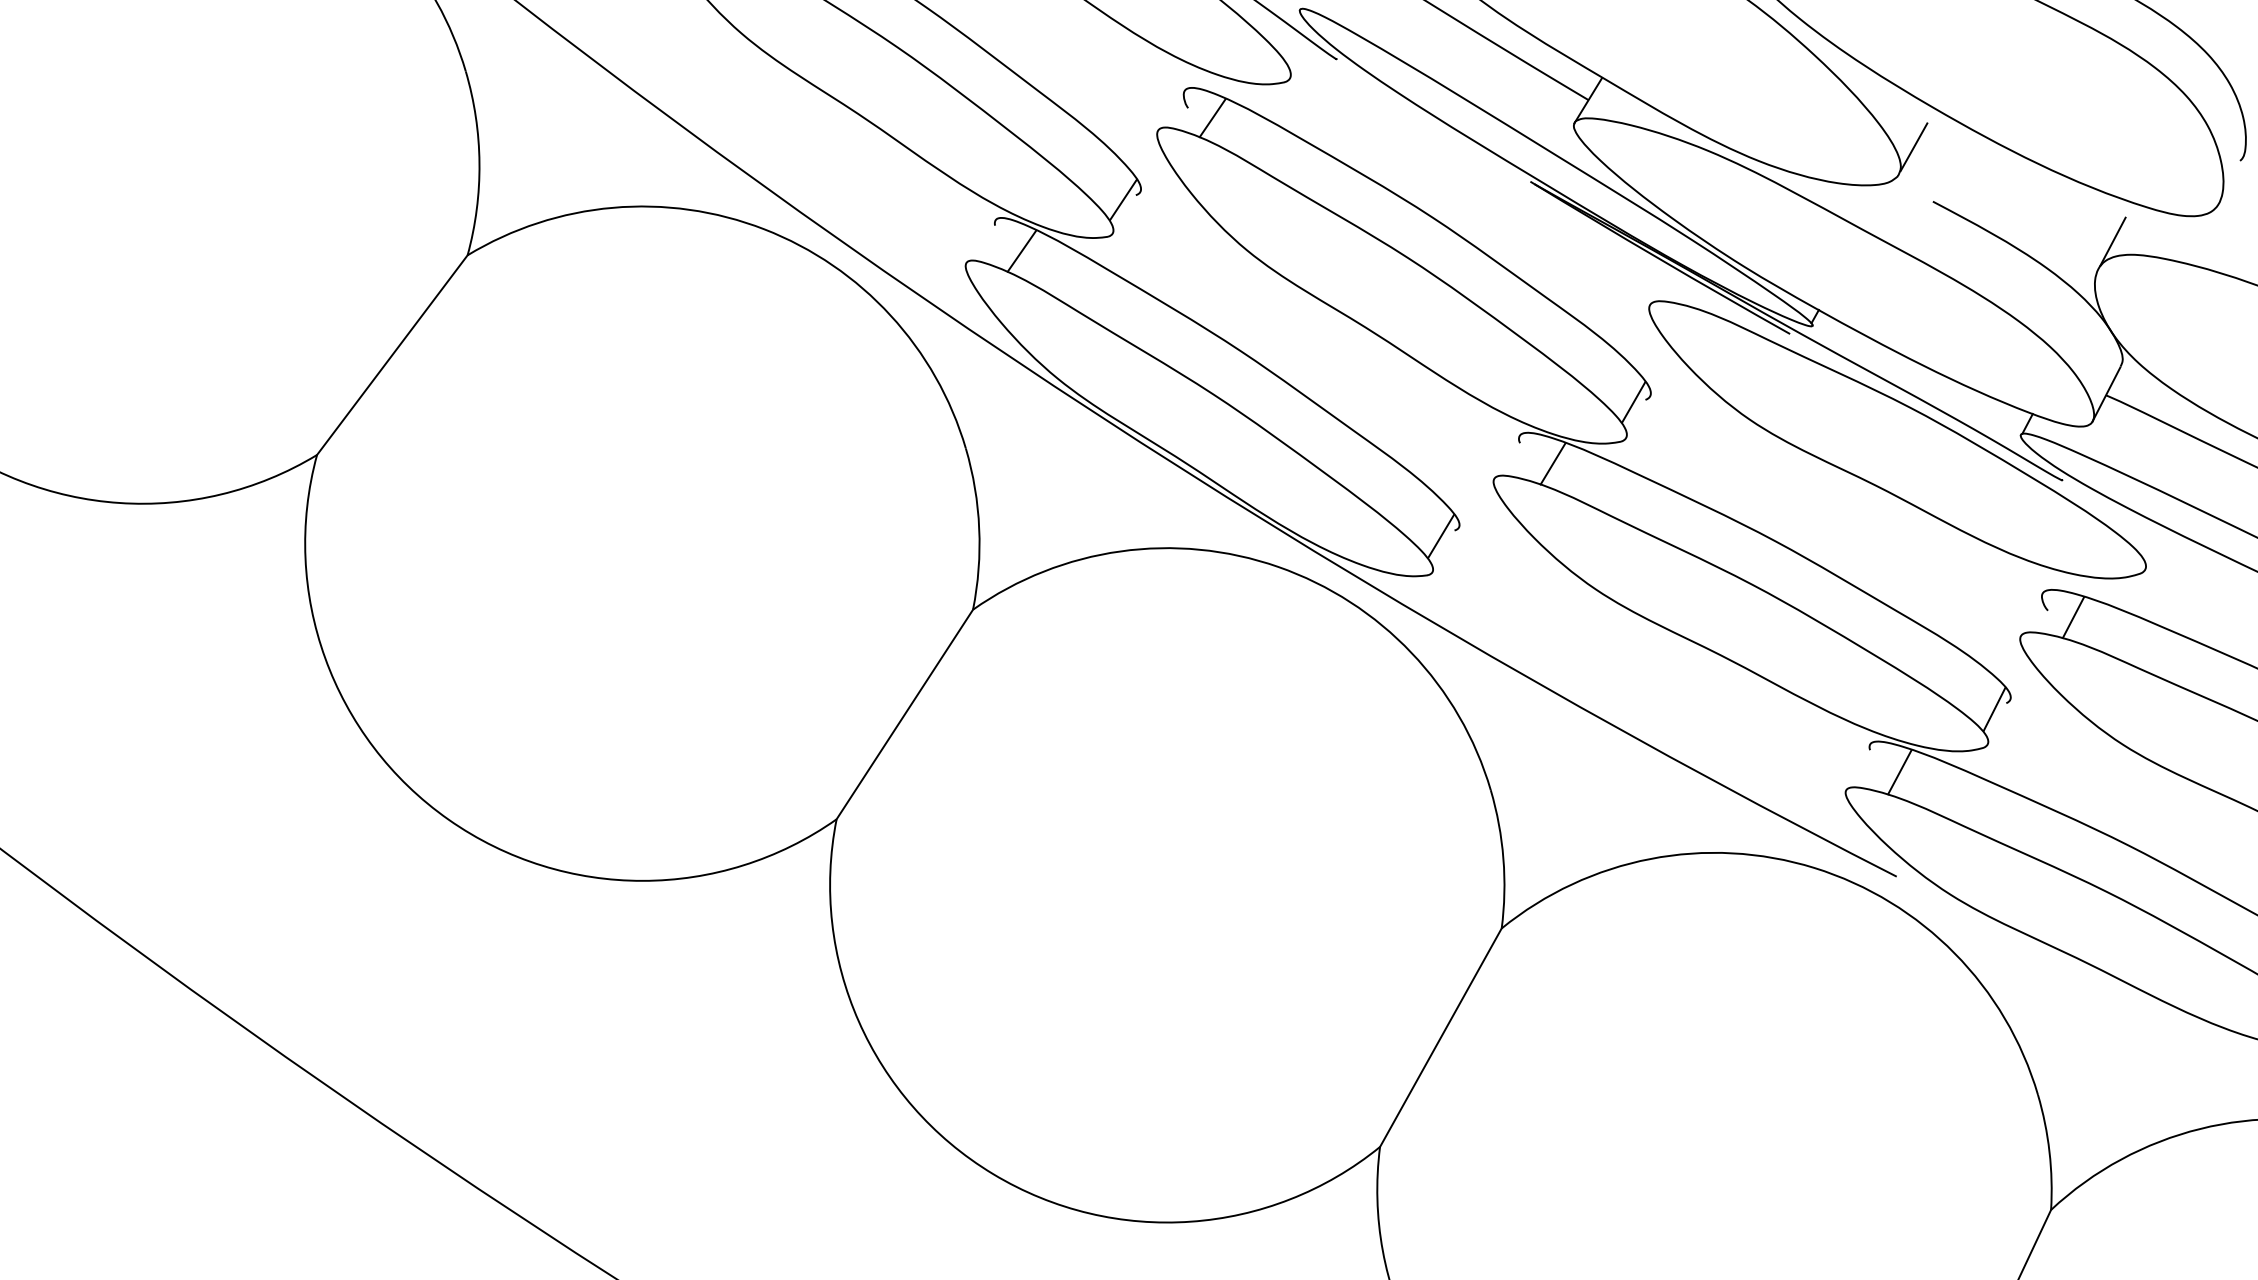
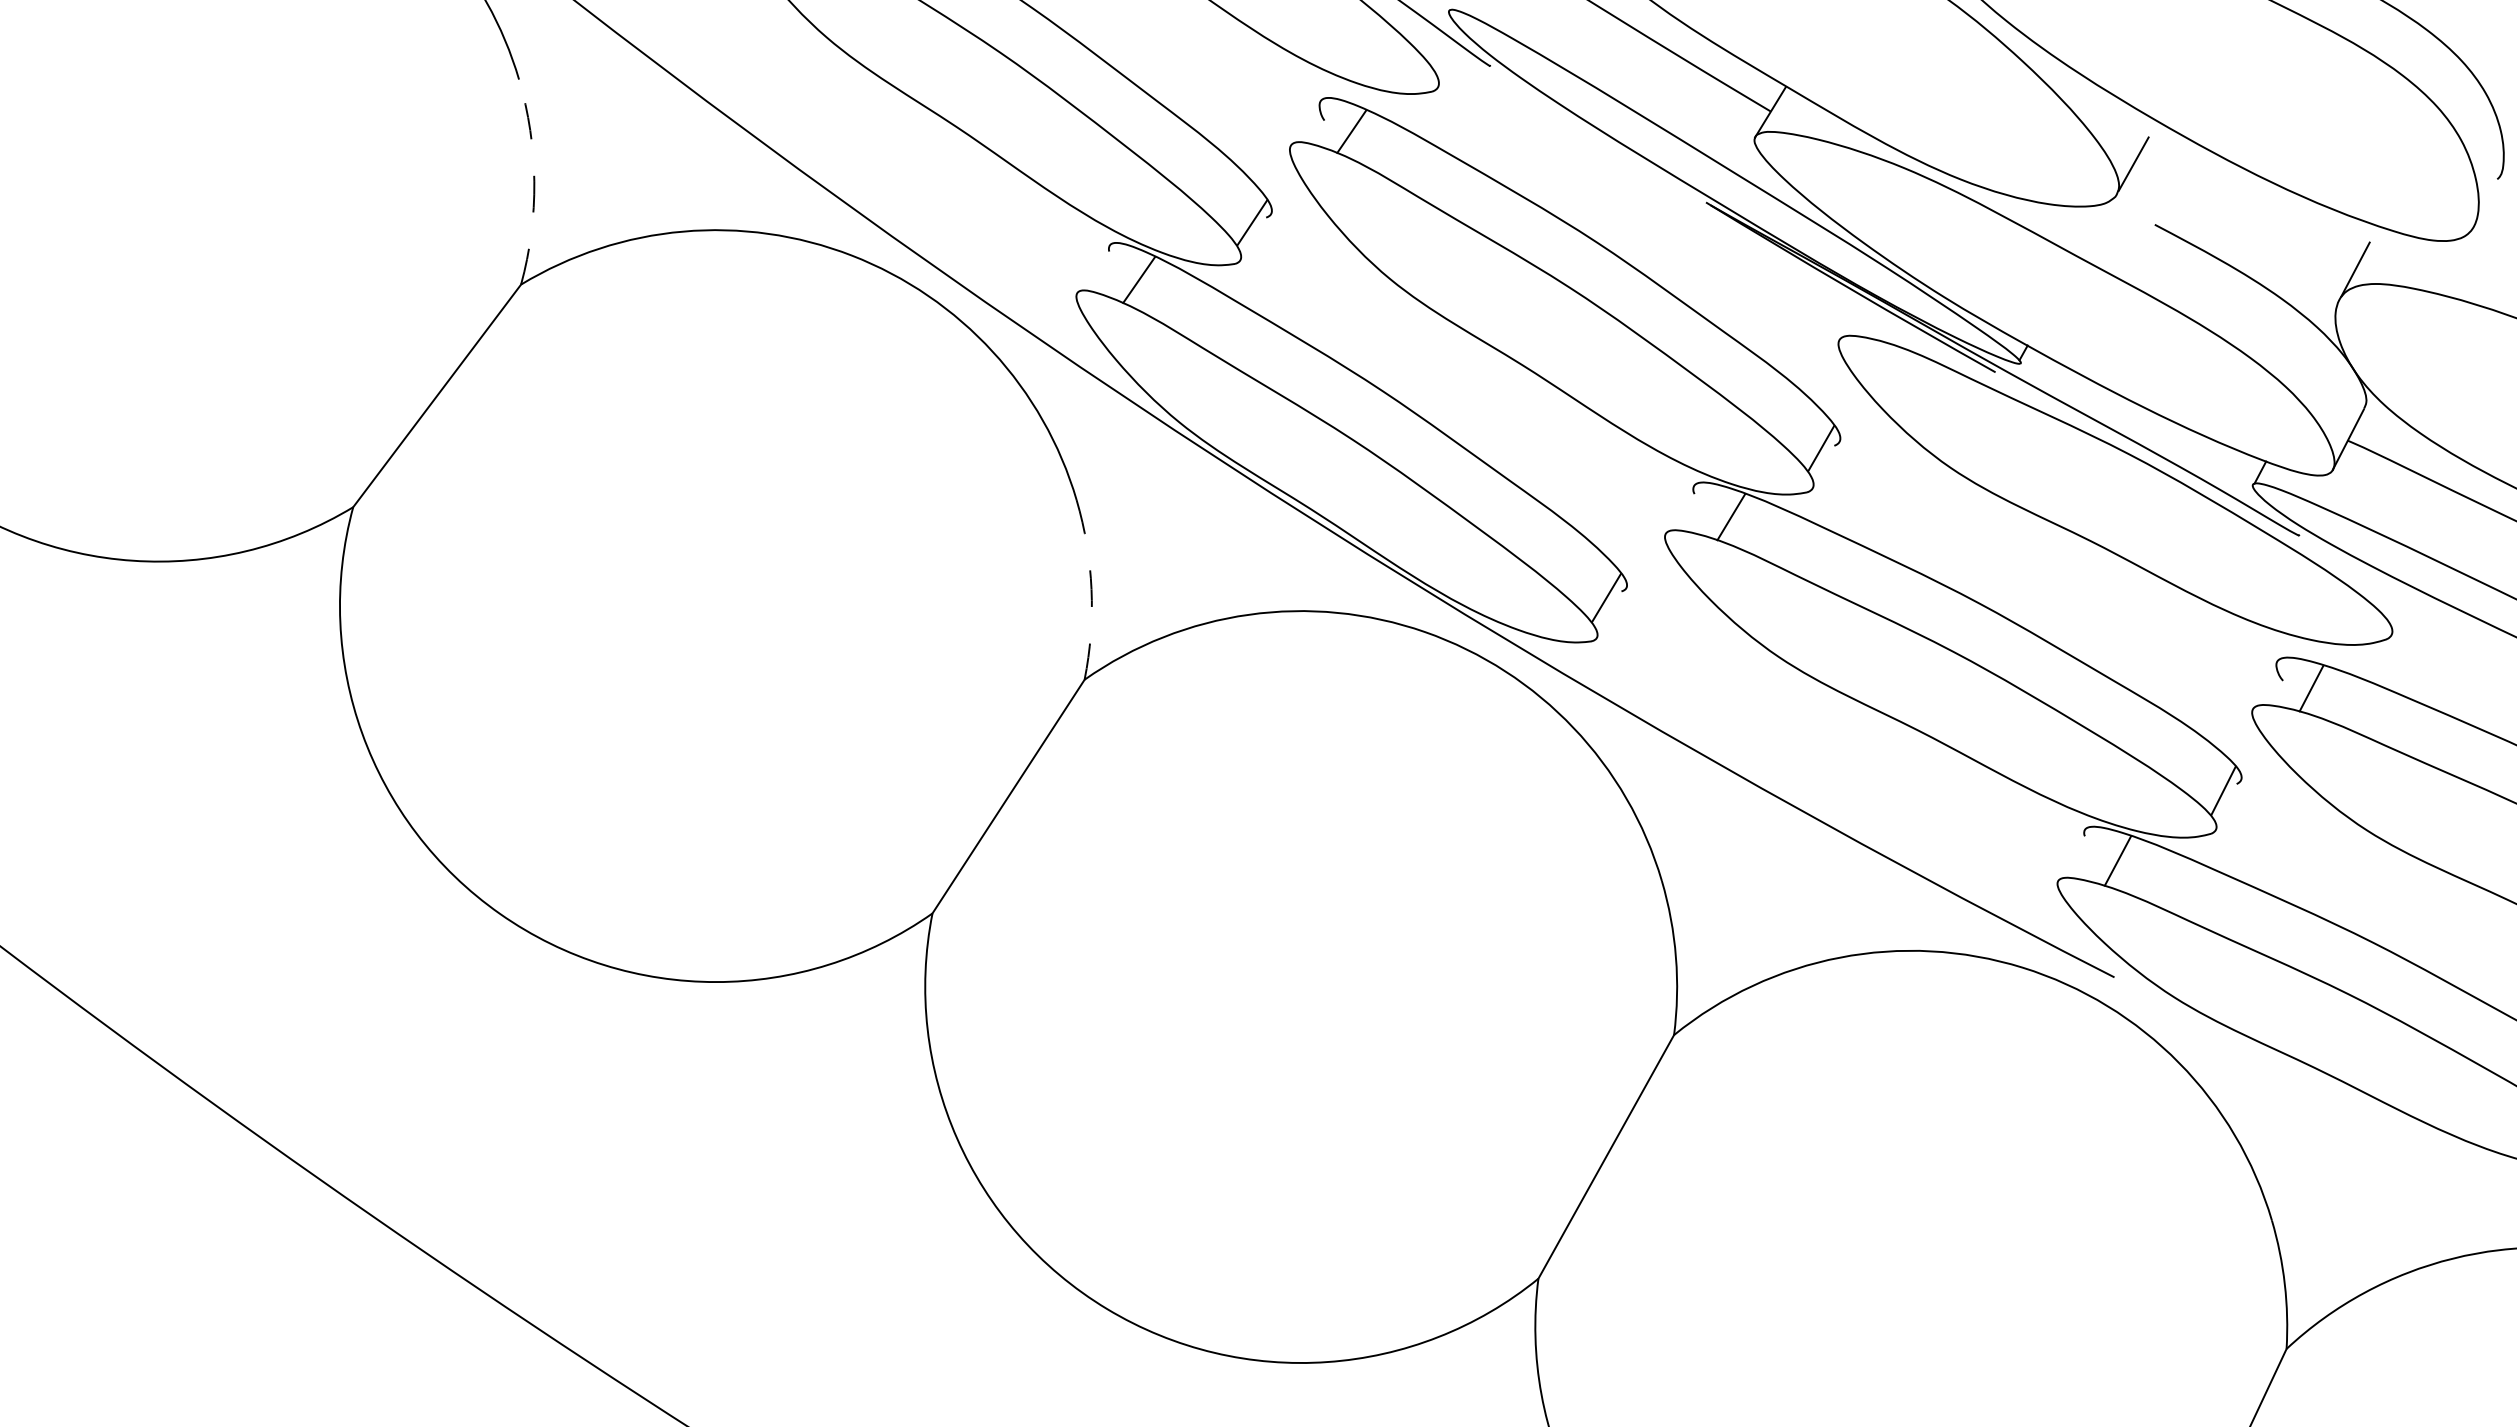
arc: (479, 162) -> (534, 181), solid -> dashed
arc: (979, 528) -> (1091, 589), solid -> dashed

